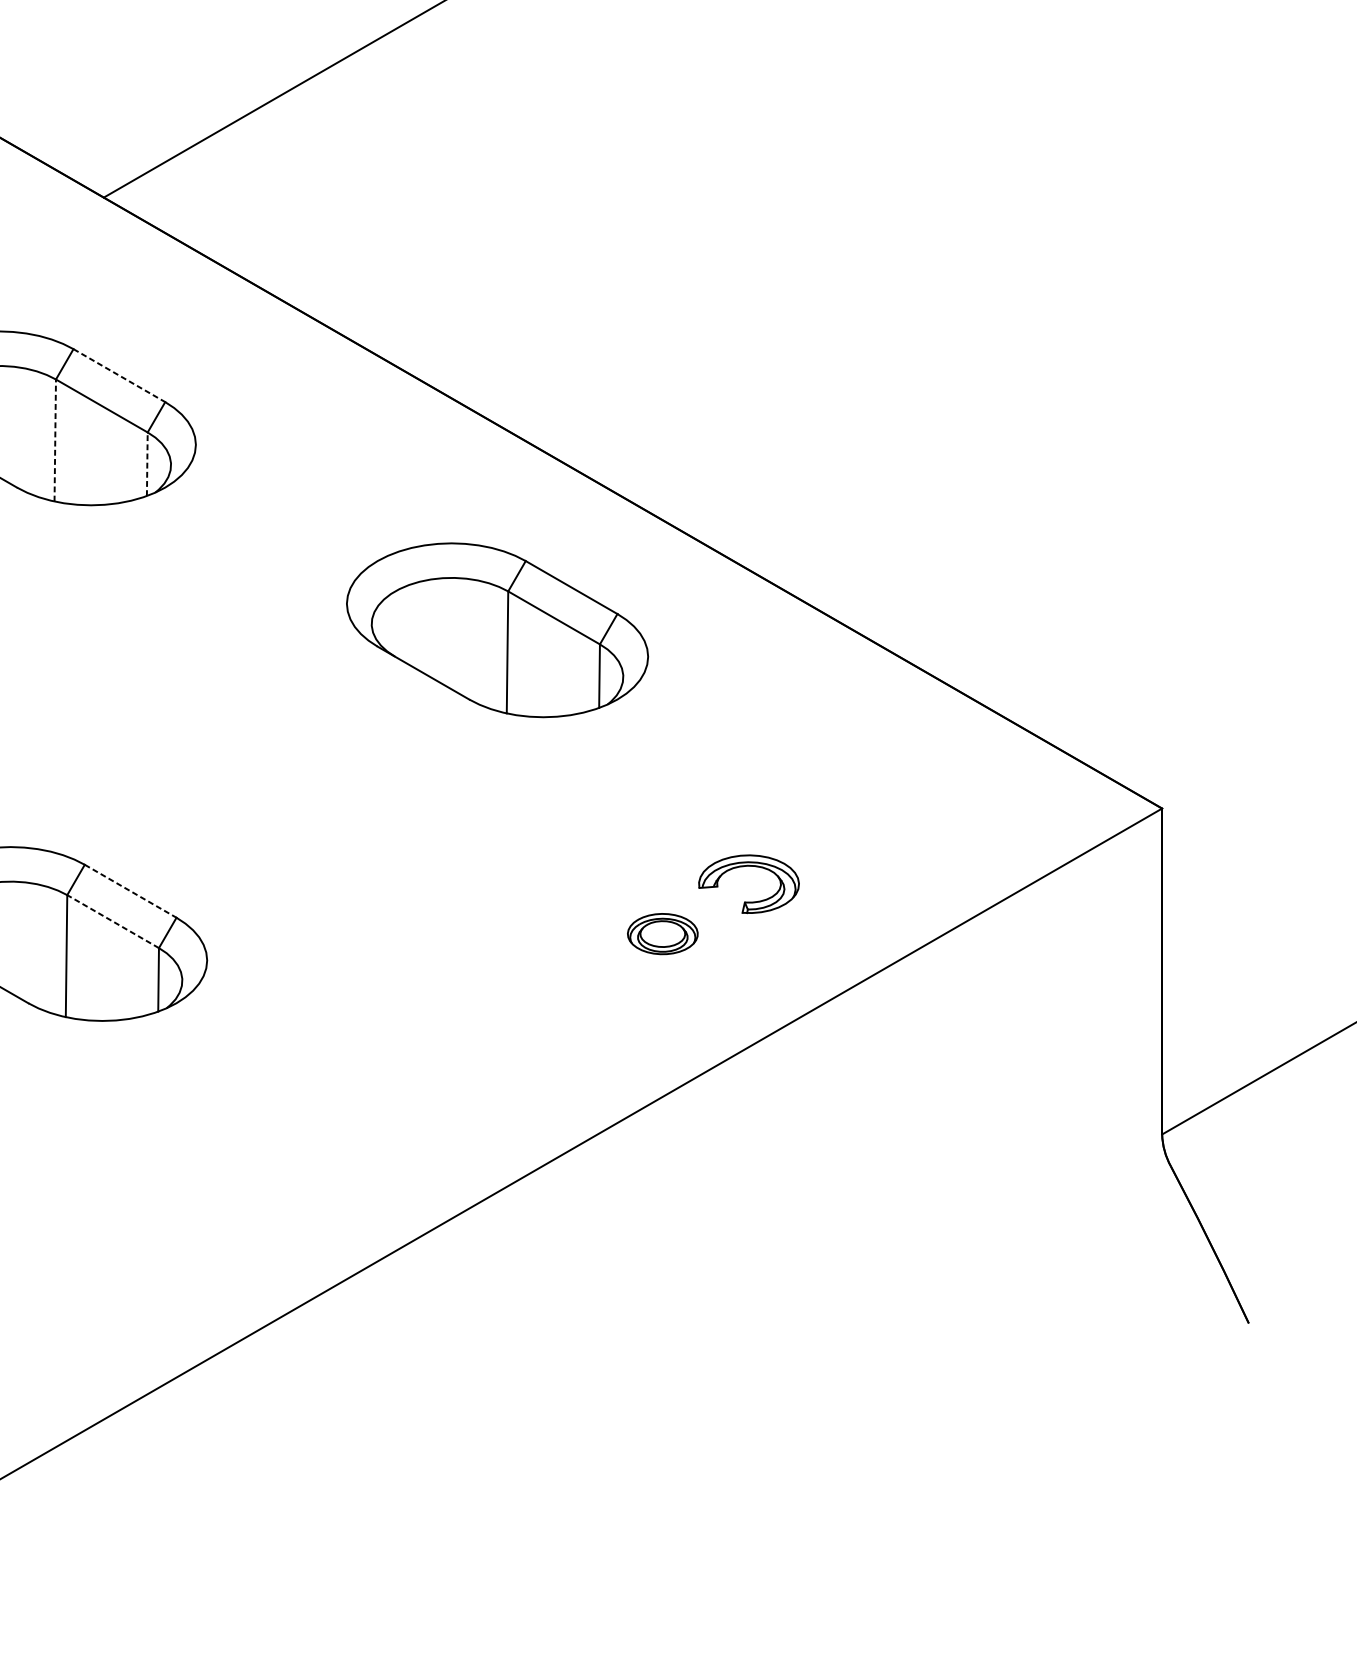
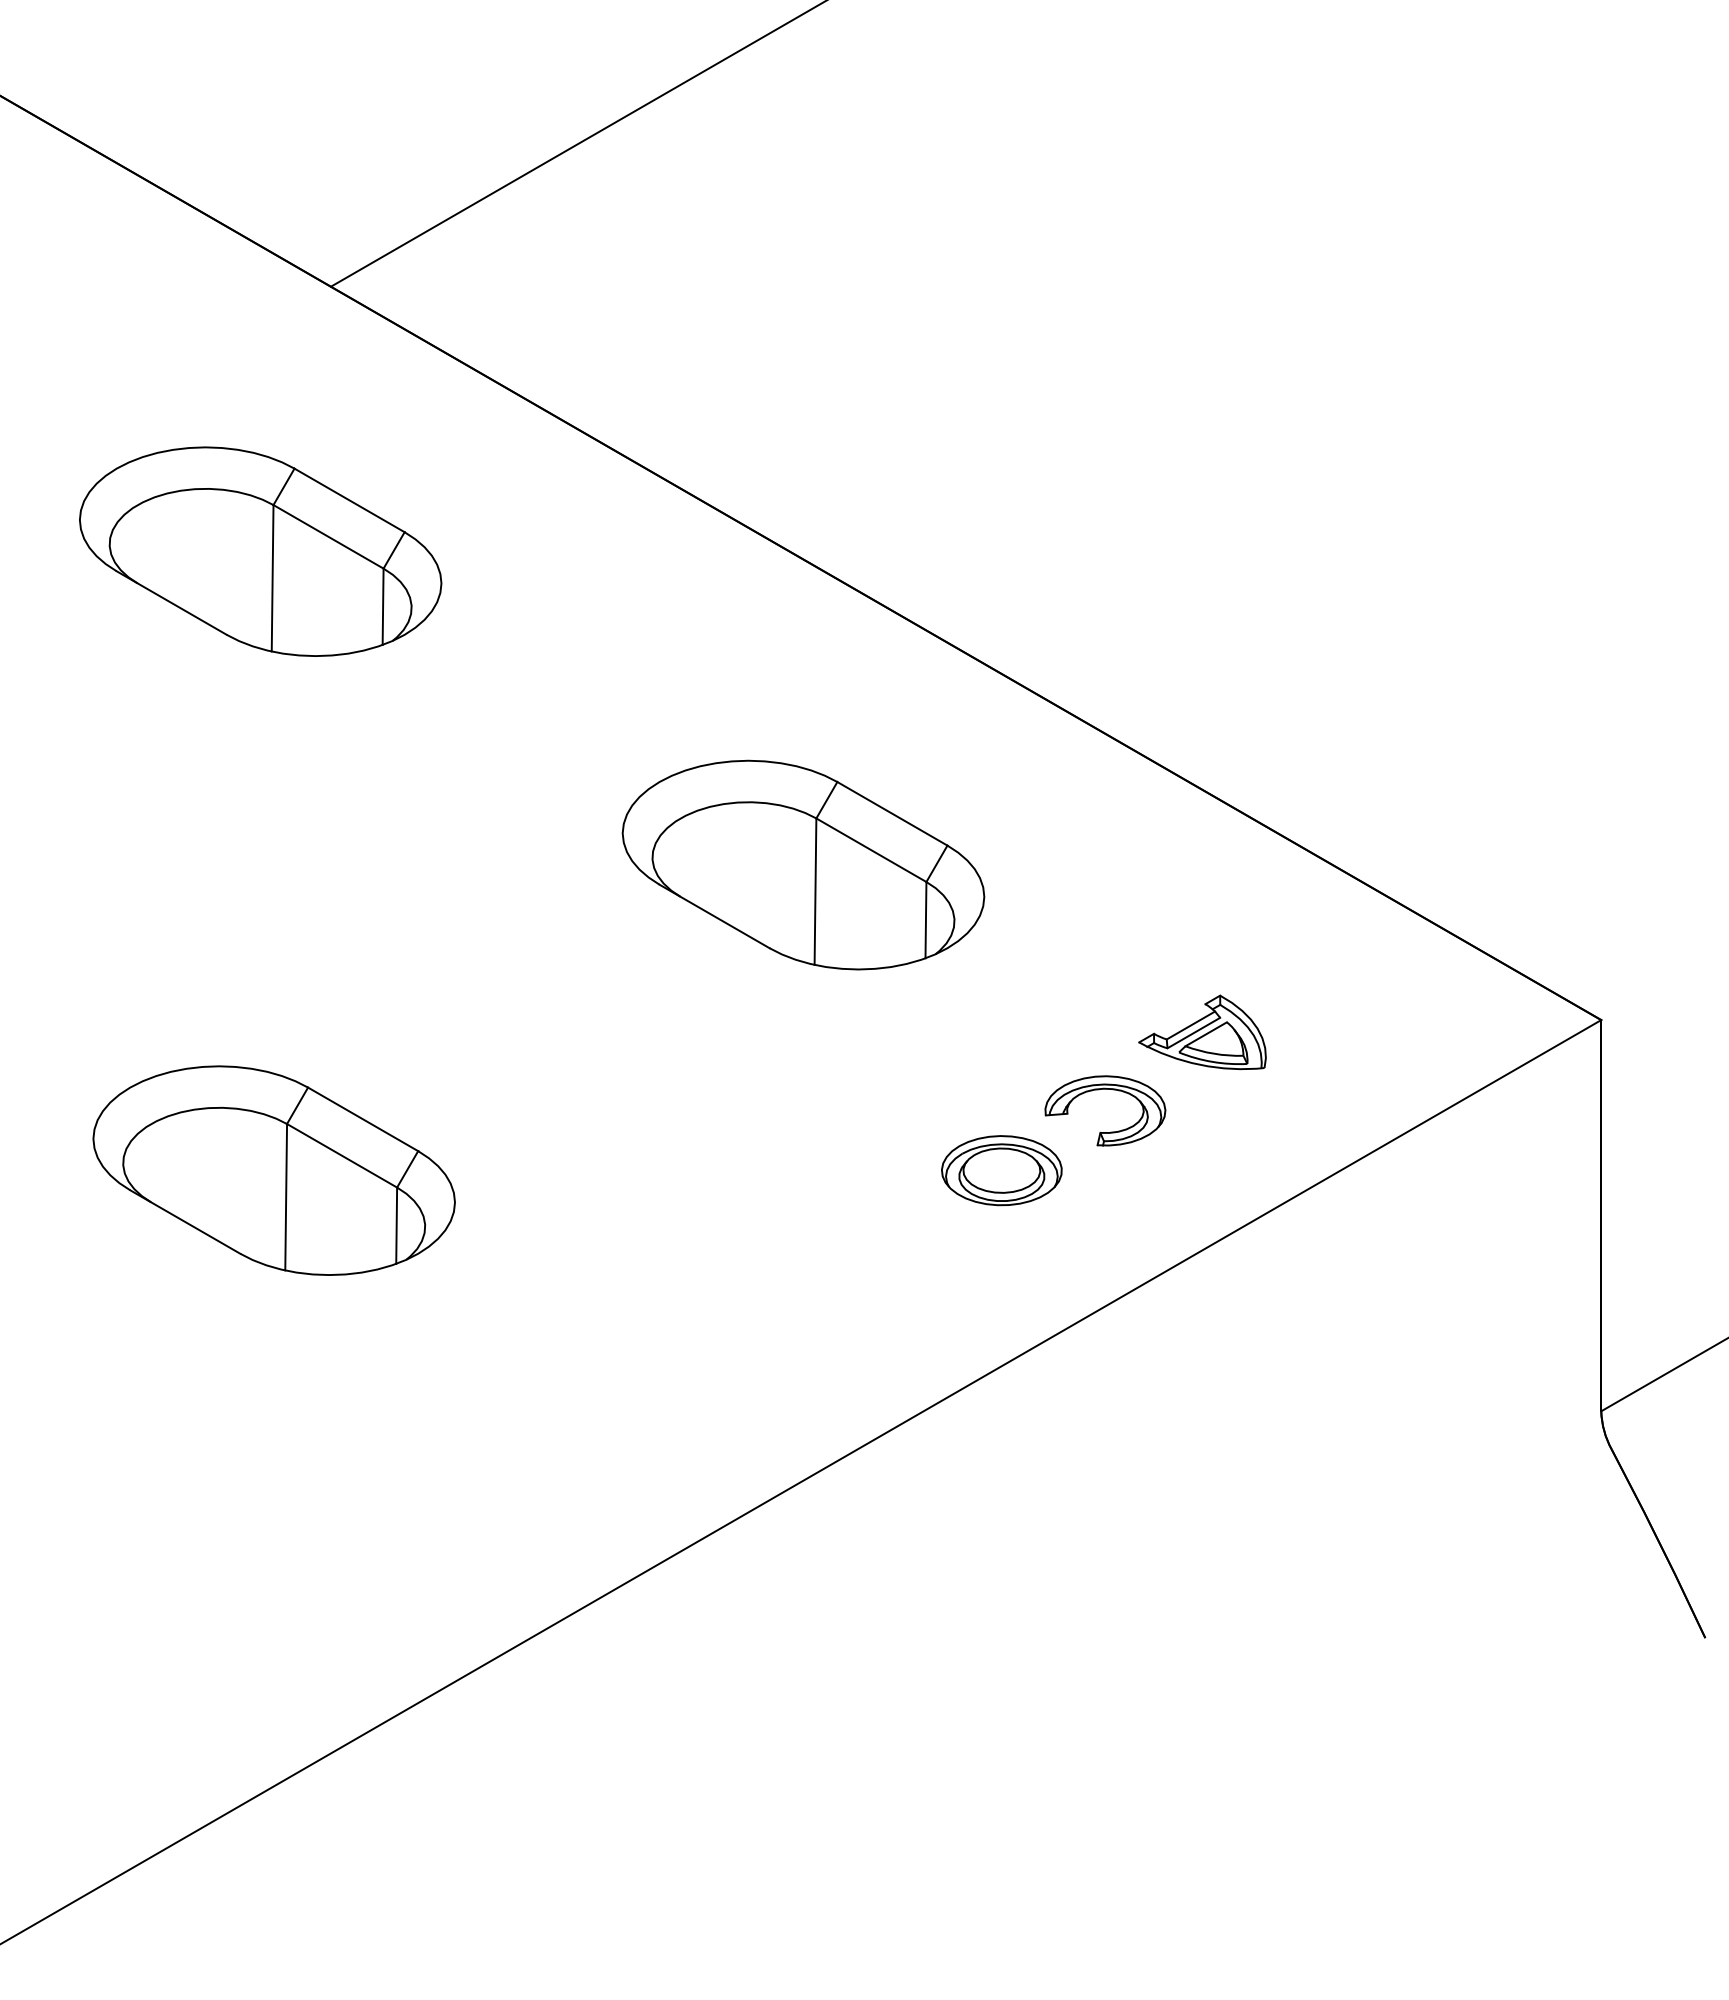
line: (119, 375) -> (349, 500), dashed -> solid
line: (55, 439) -> (272, 577), dashed -> solid
line: (147, 464) -> (383, 606), dashed -> solid
part: (497, 629) -> (803, 864), moved
part: (829, 818) -> (1202, 1032), added
line: (130, 891) -> (363, 1119), dashed -> solid
line: (113, 921) -> (342, 1155), dashed -> solid
part: (662, 933) -> (1001, 1170), size x1.43

